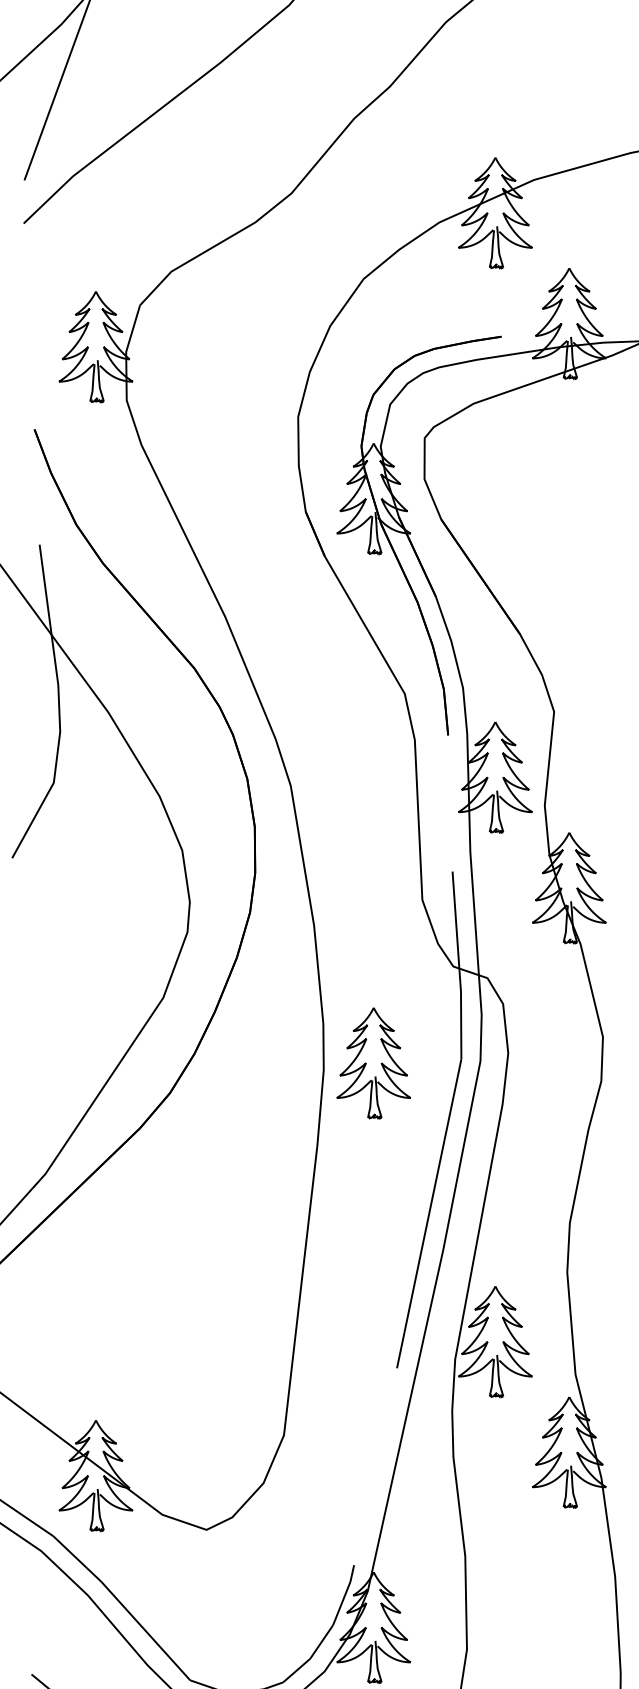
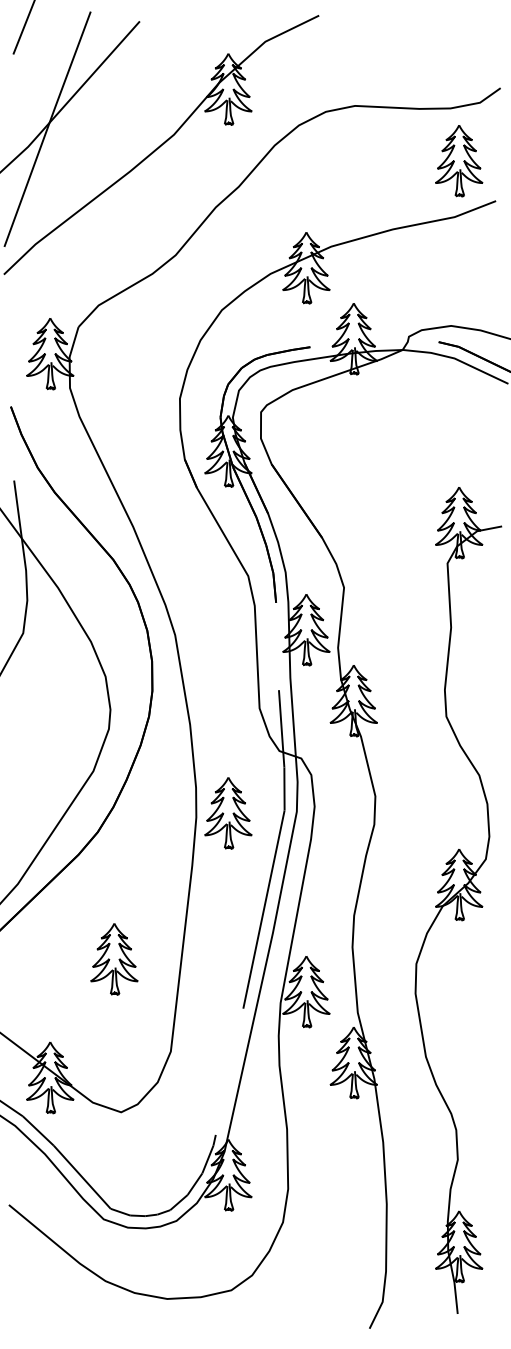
part: (196, 1291) -> (114, 959), added

